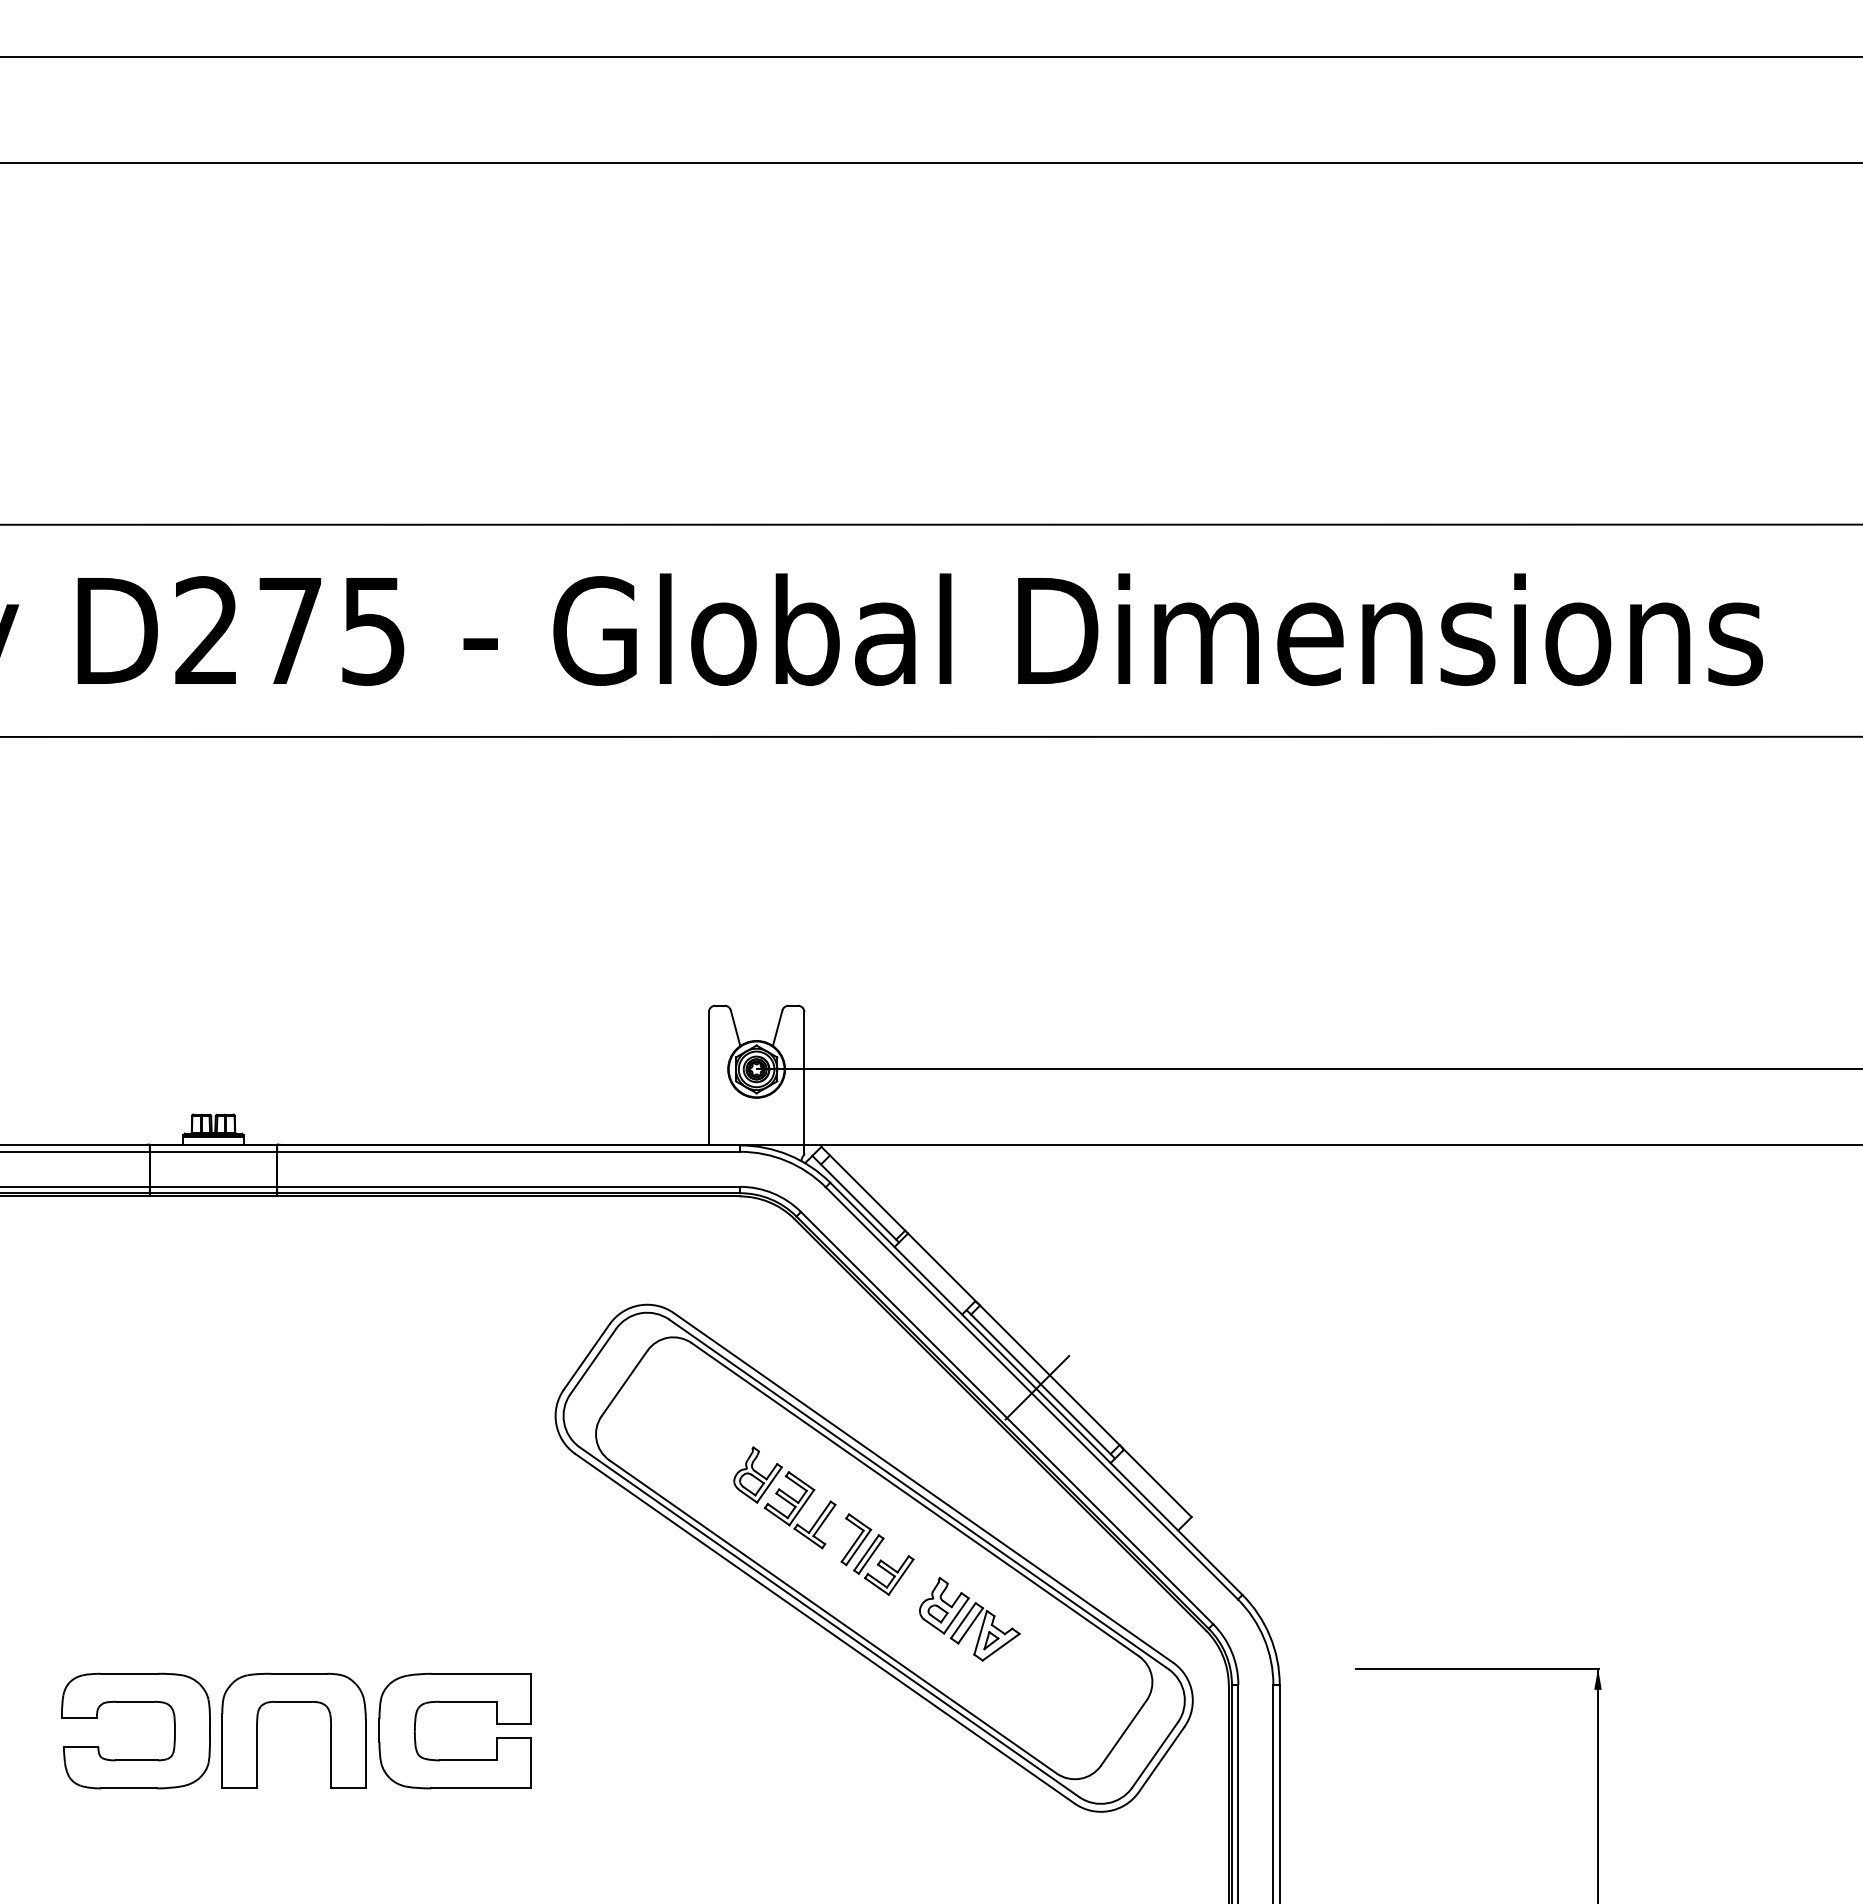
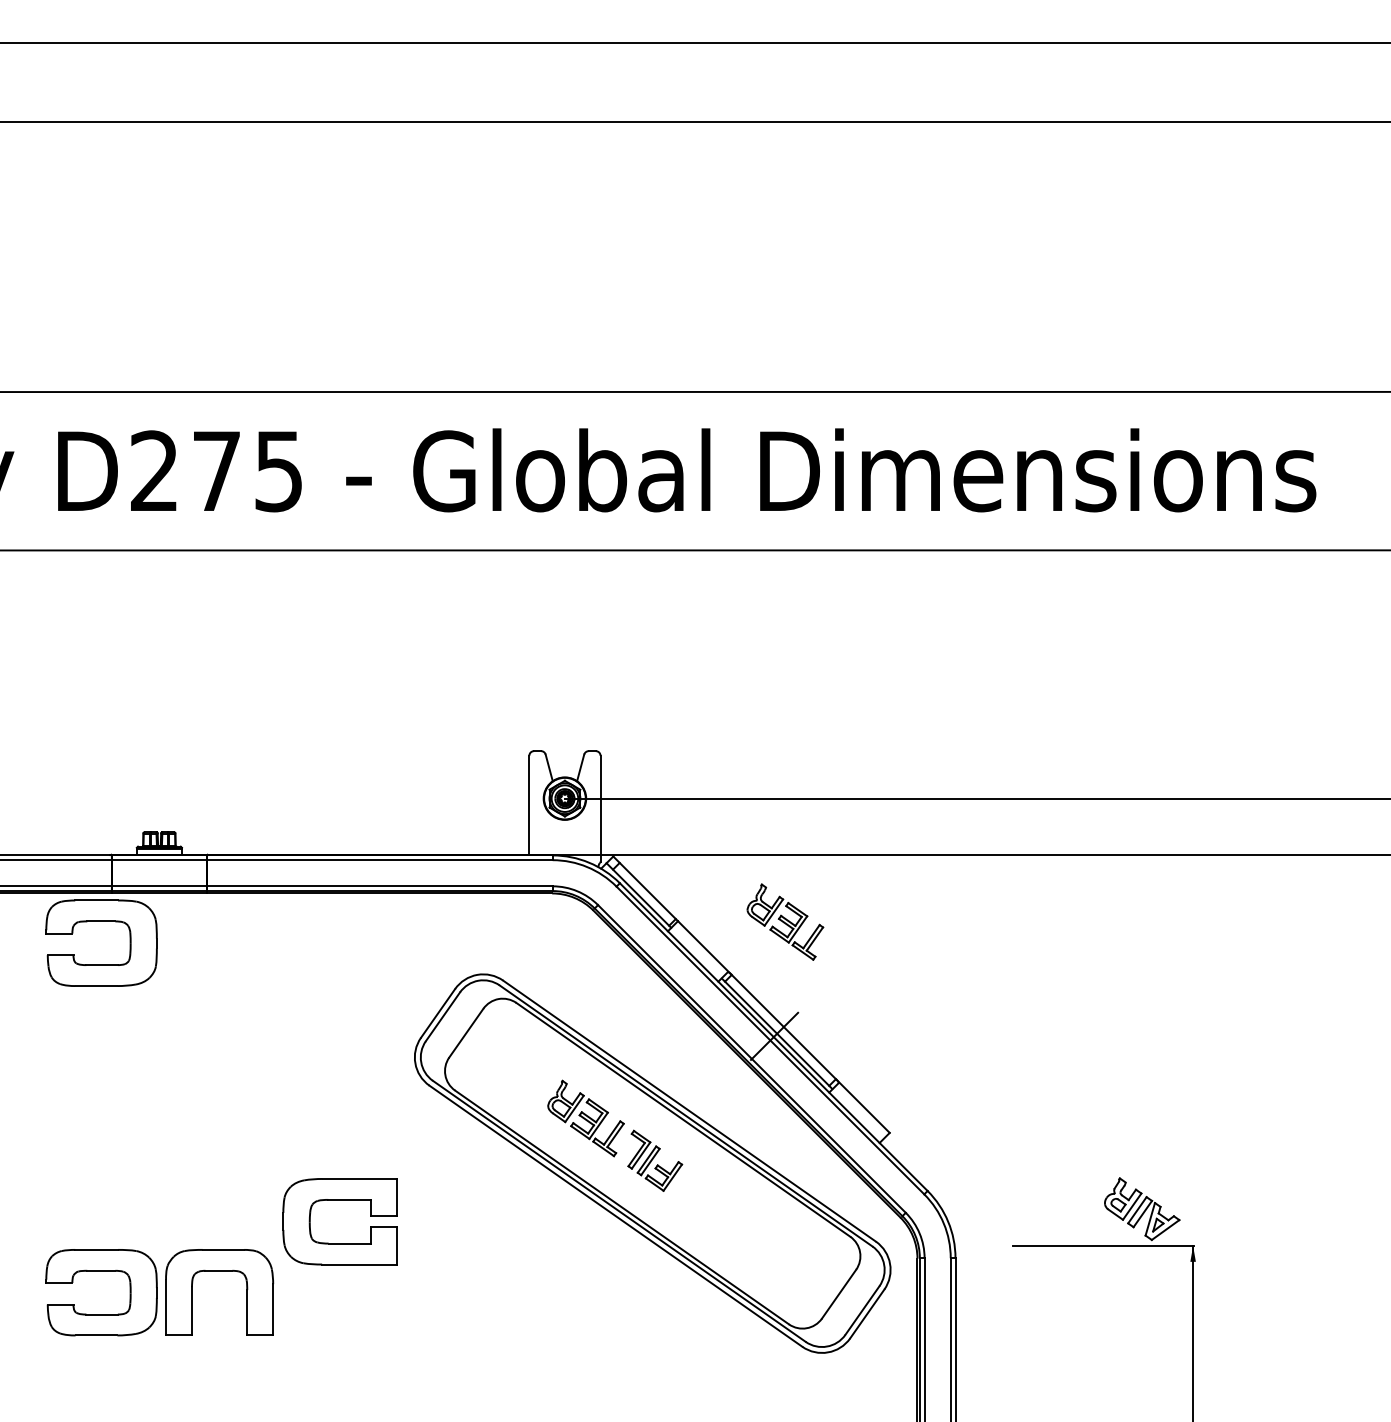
part: (135, 1234) -> (101, 921), added
part: (1051, 1234) -> (785, 921), added
part: (969, 1618) -> (1141, 1208), moved
part: (454, 1702) -> (339, 1200), moved

